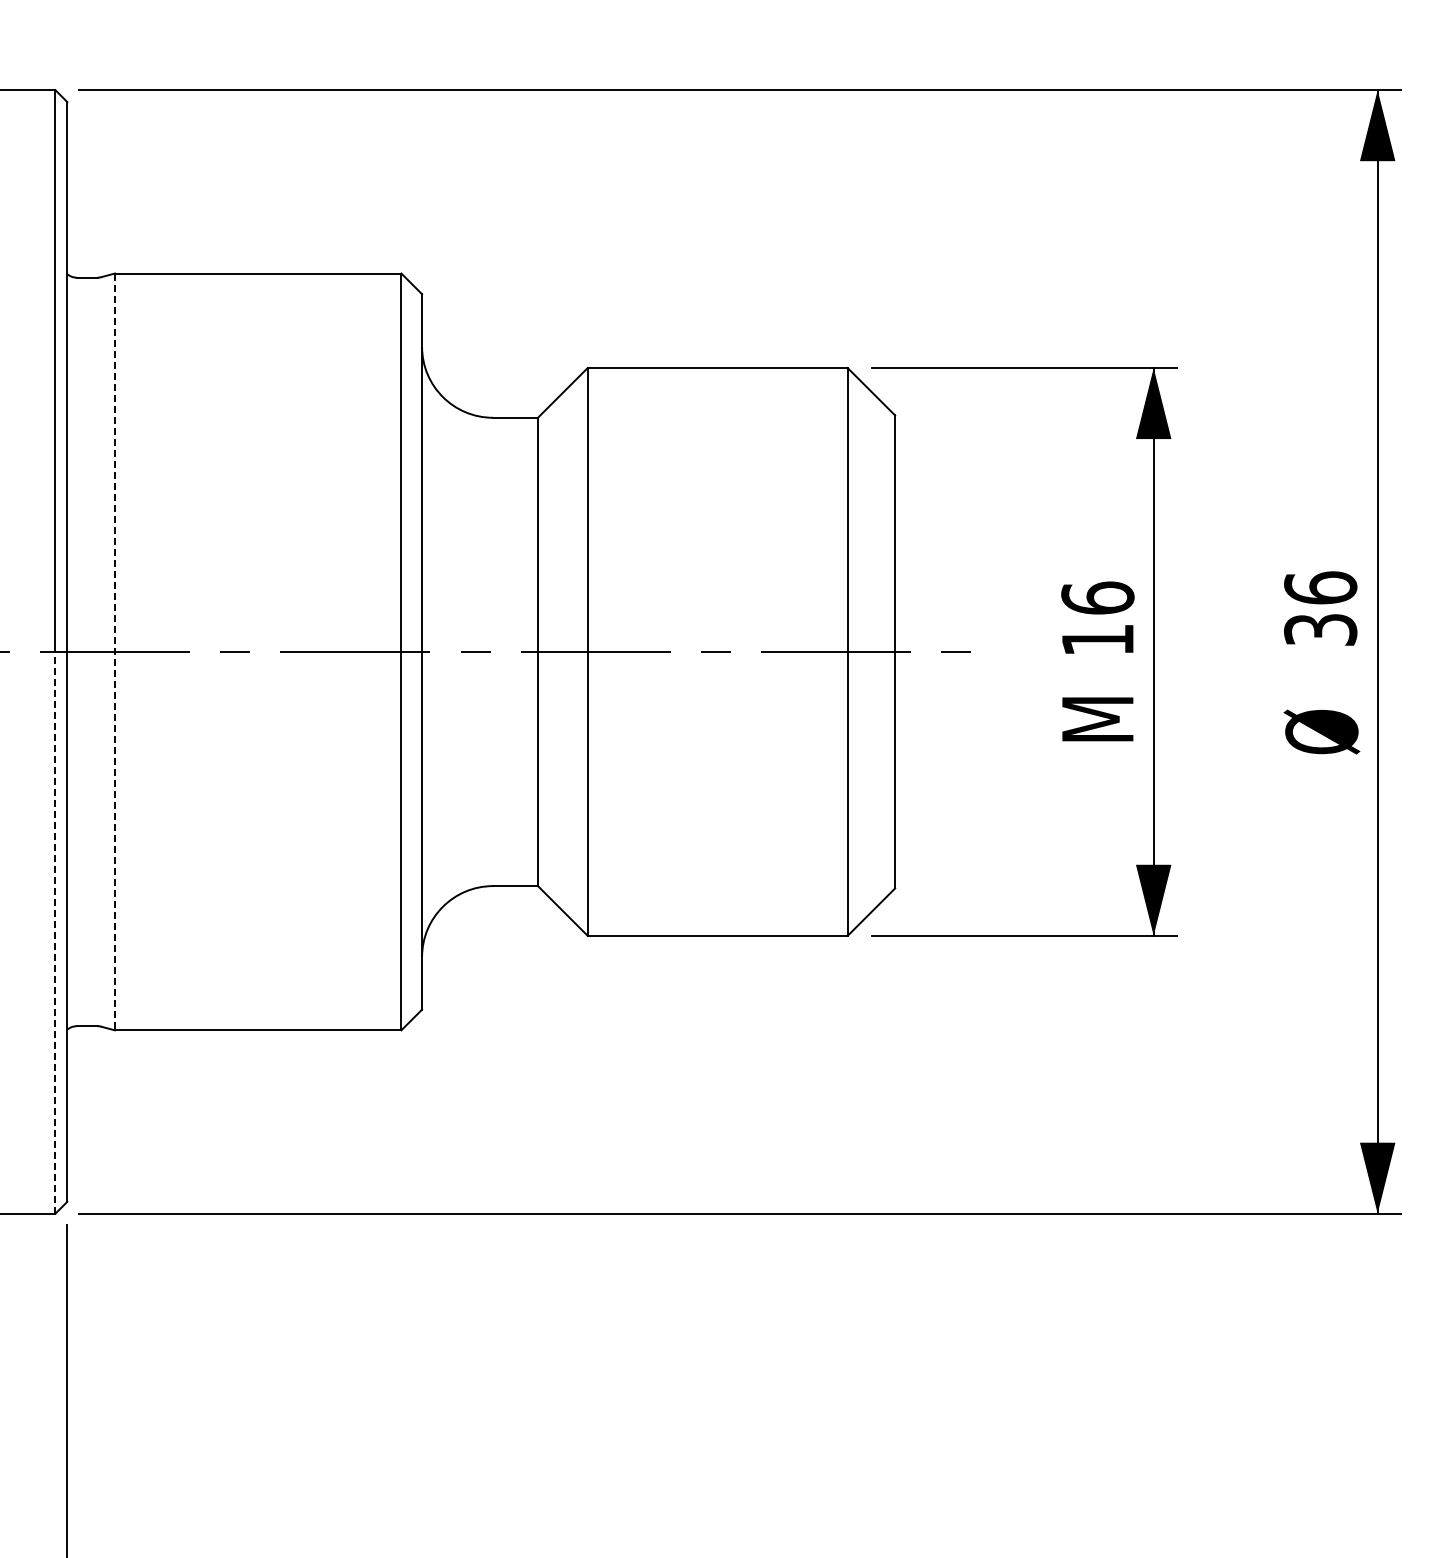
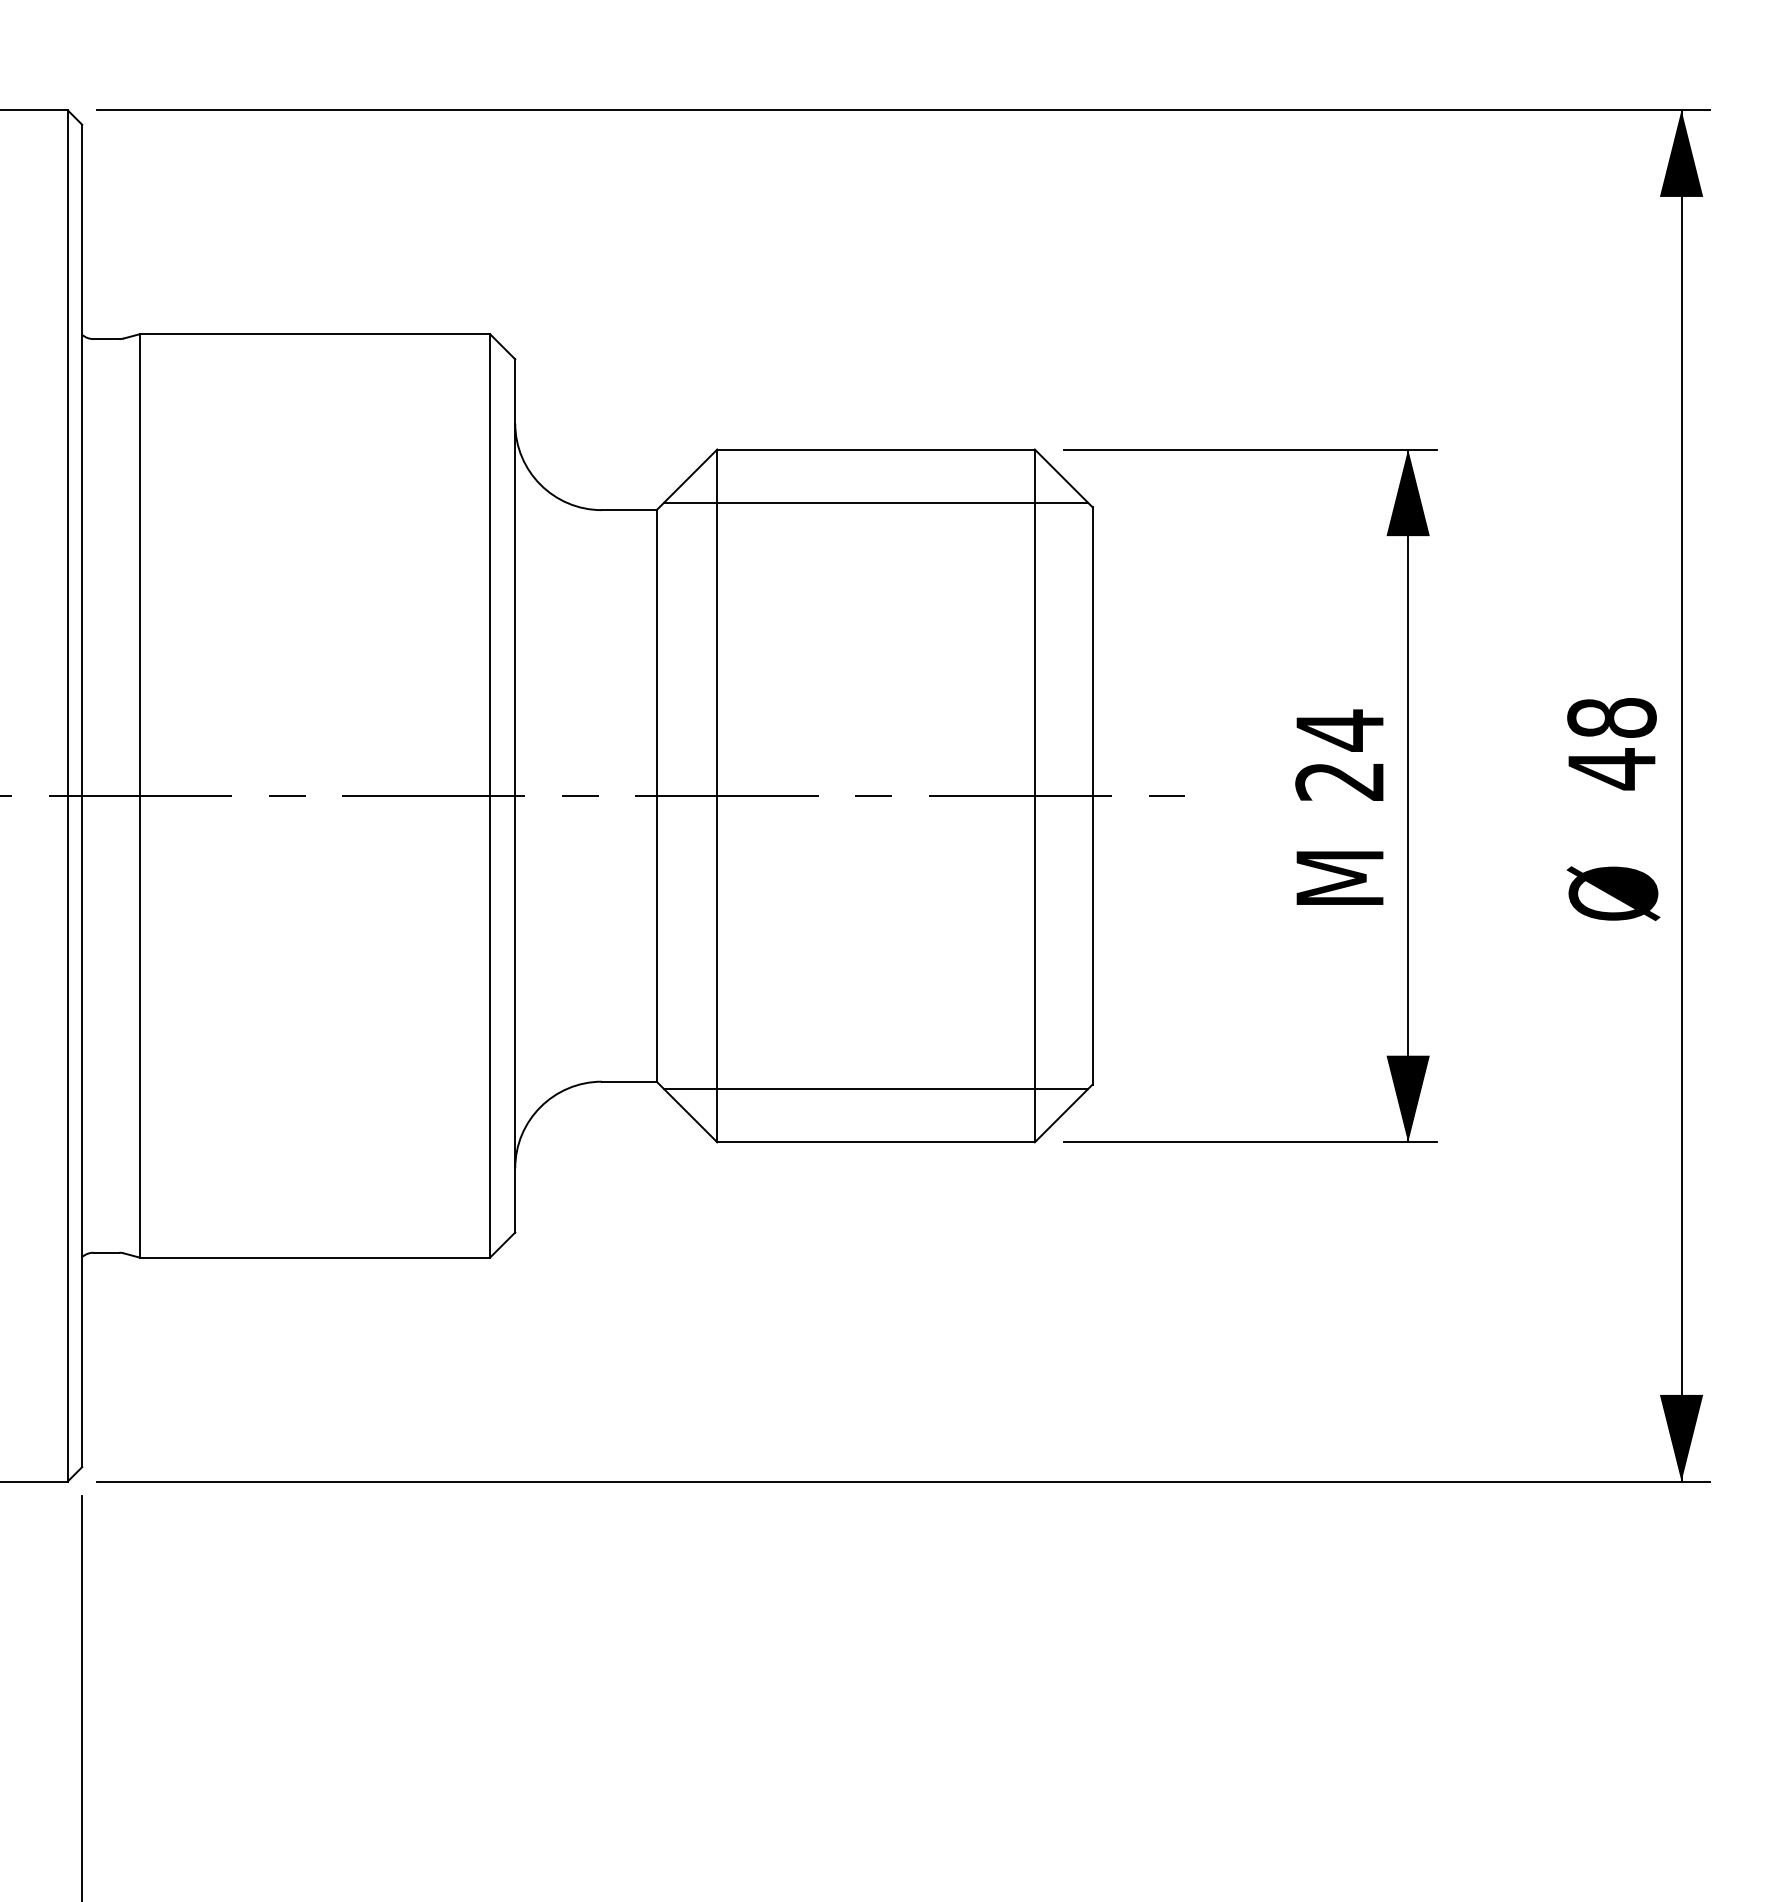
line: (717, 411) -> (875, 502), added
text: (1320, 609) -> (1611, 744), 36 -> 48
text: (1097, 618) -> (1339, 755), 16 -> 24
line: (114, 652) -> (139, 796), dashed -> solid
line: (717, 892) -> (875, 1089), added
line: (55, 932) -> (67, 1138), dashed -> solid

